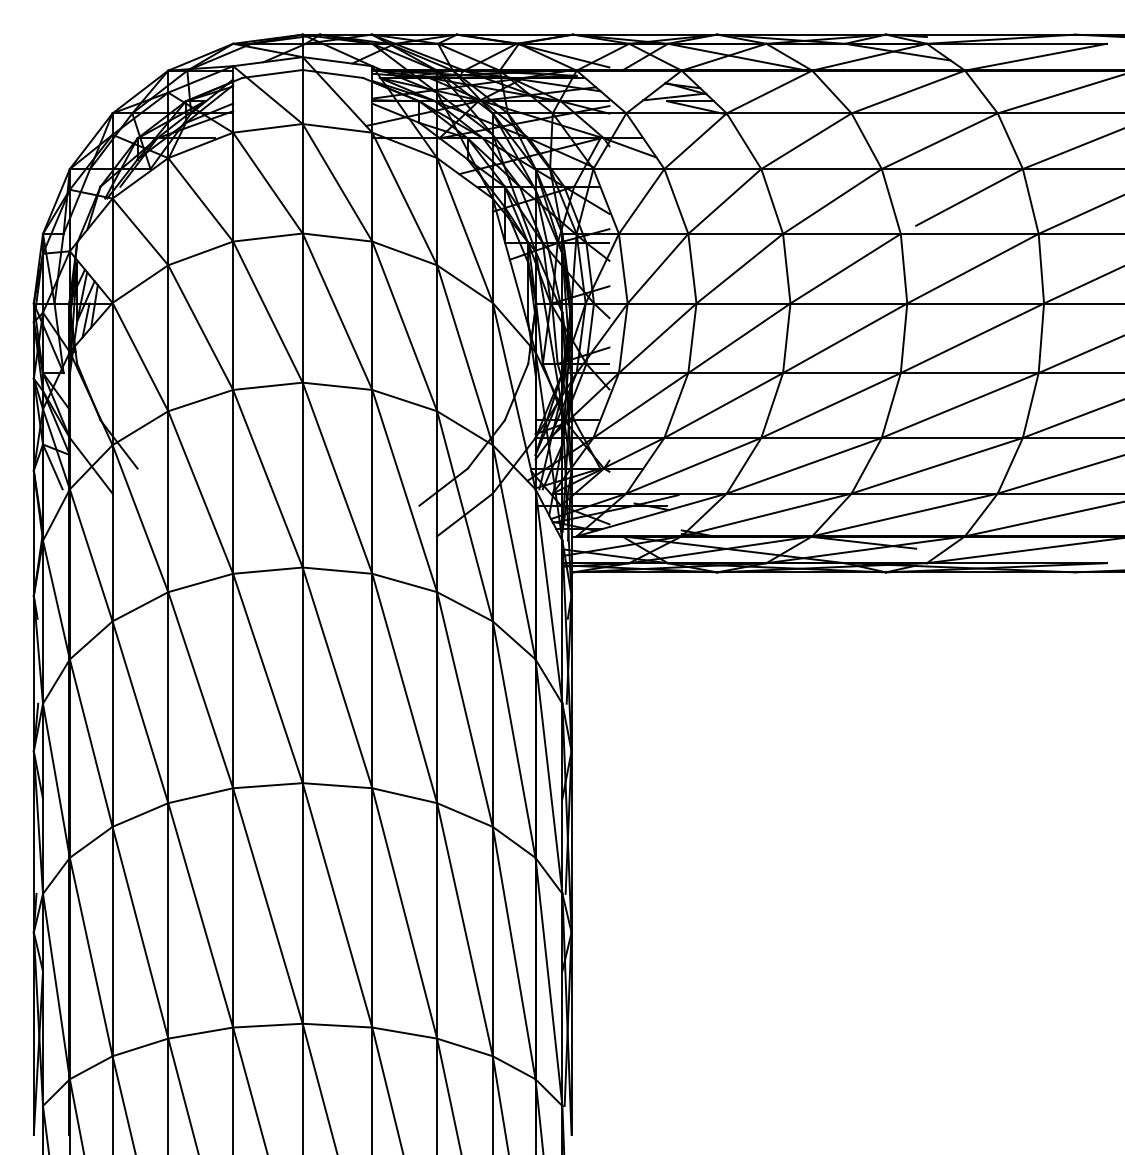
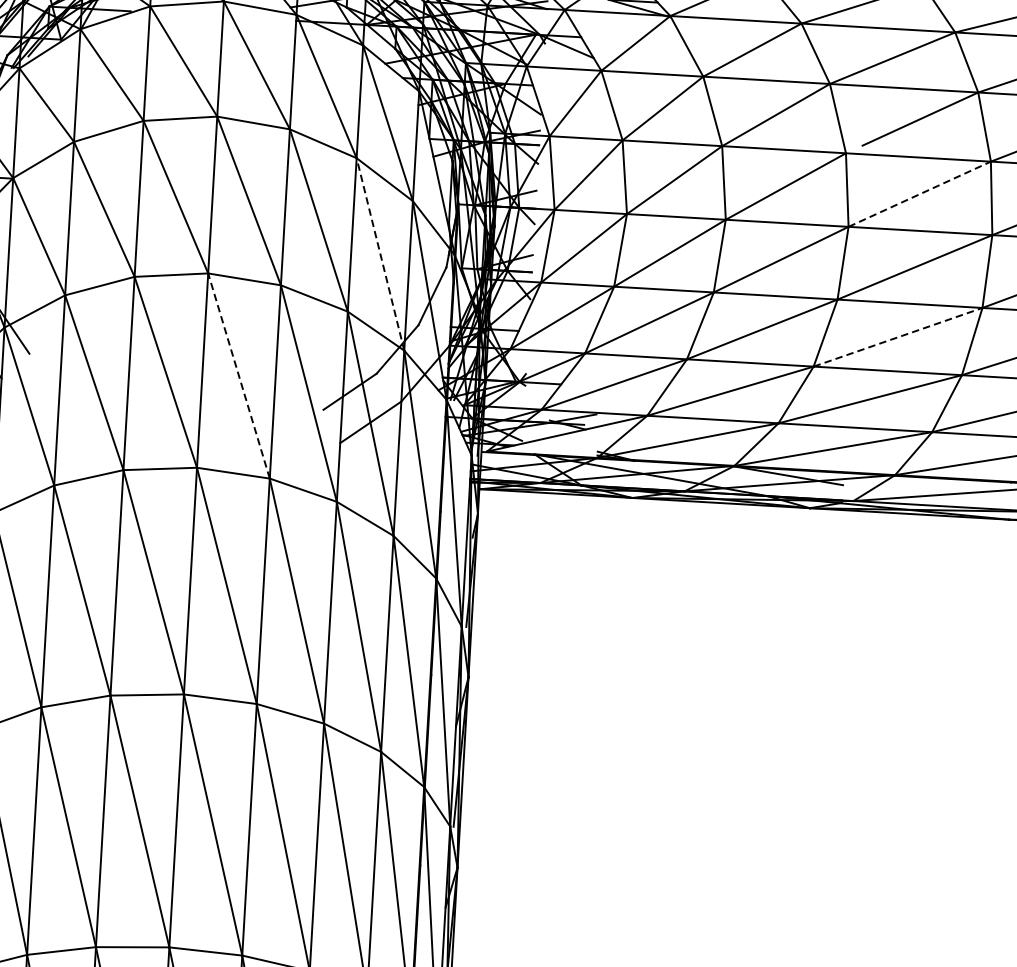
line: (973, 268) -> (920, 194), solid -> dashed
line: (464, 354) -> (380, 253), solid -> dashed
line: (960, 405) -> (898, 337), solid -> dashed
line: (337, 478) -> (238, 376), solid -> dashed

